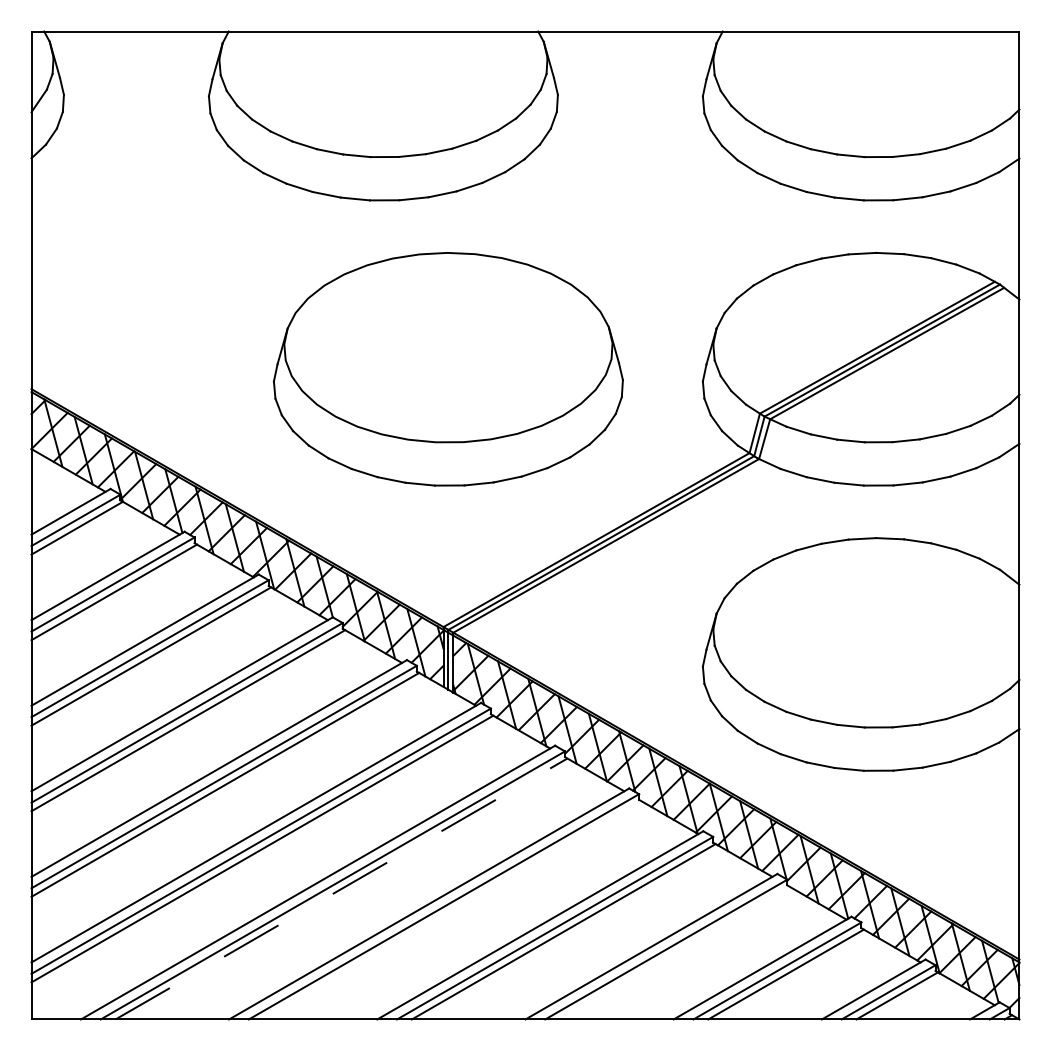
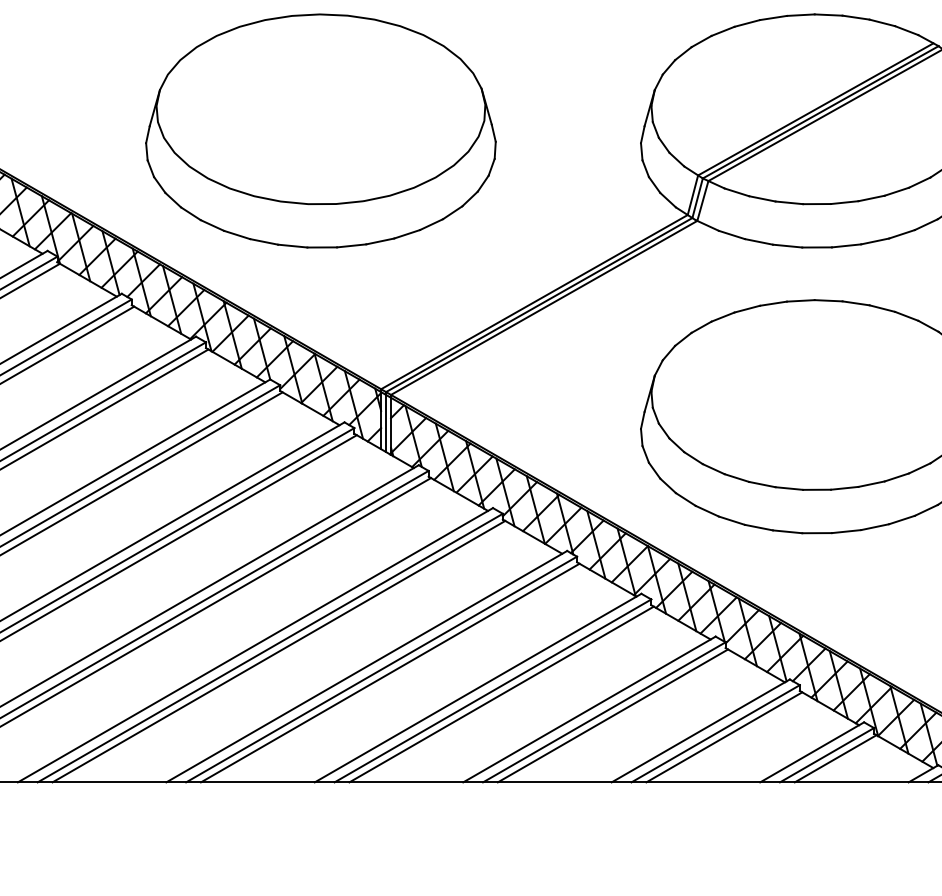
part: (448, 369) -> (321, 131), moved
line: (341, 888) -> (278, 651), dashed -> solid
line: (452, 910) -> (390, 673), added
line: (674, 952) -> (612, 715), added

